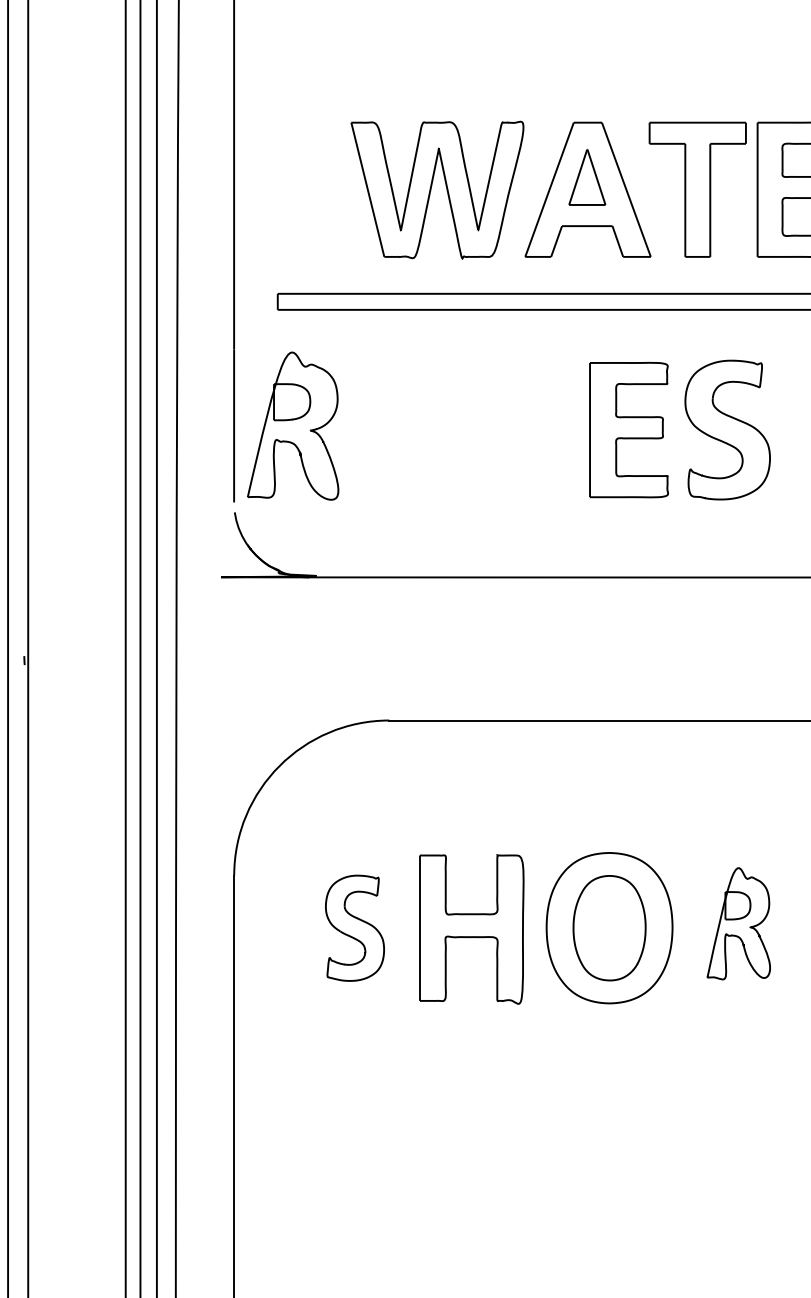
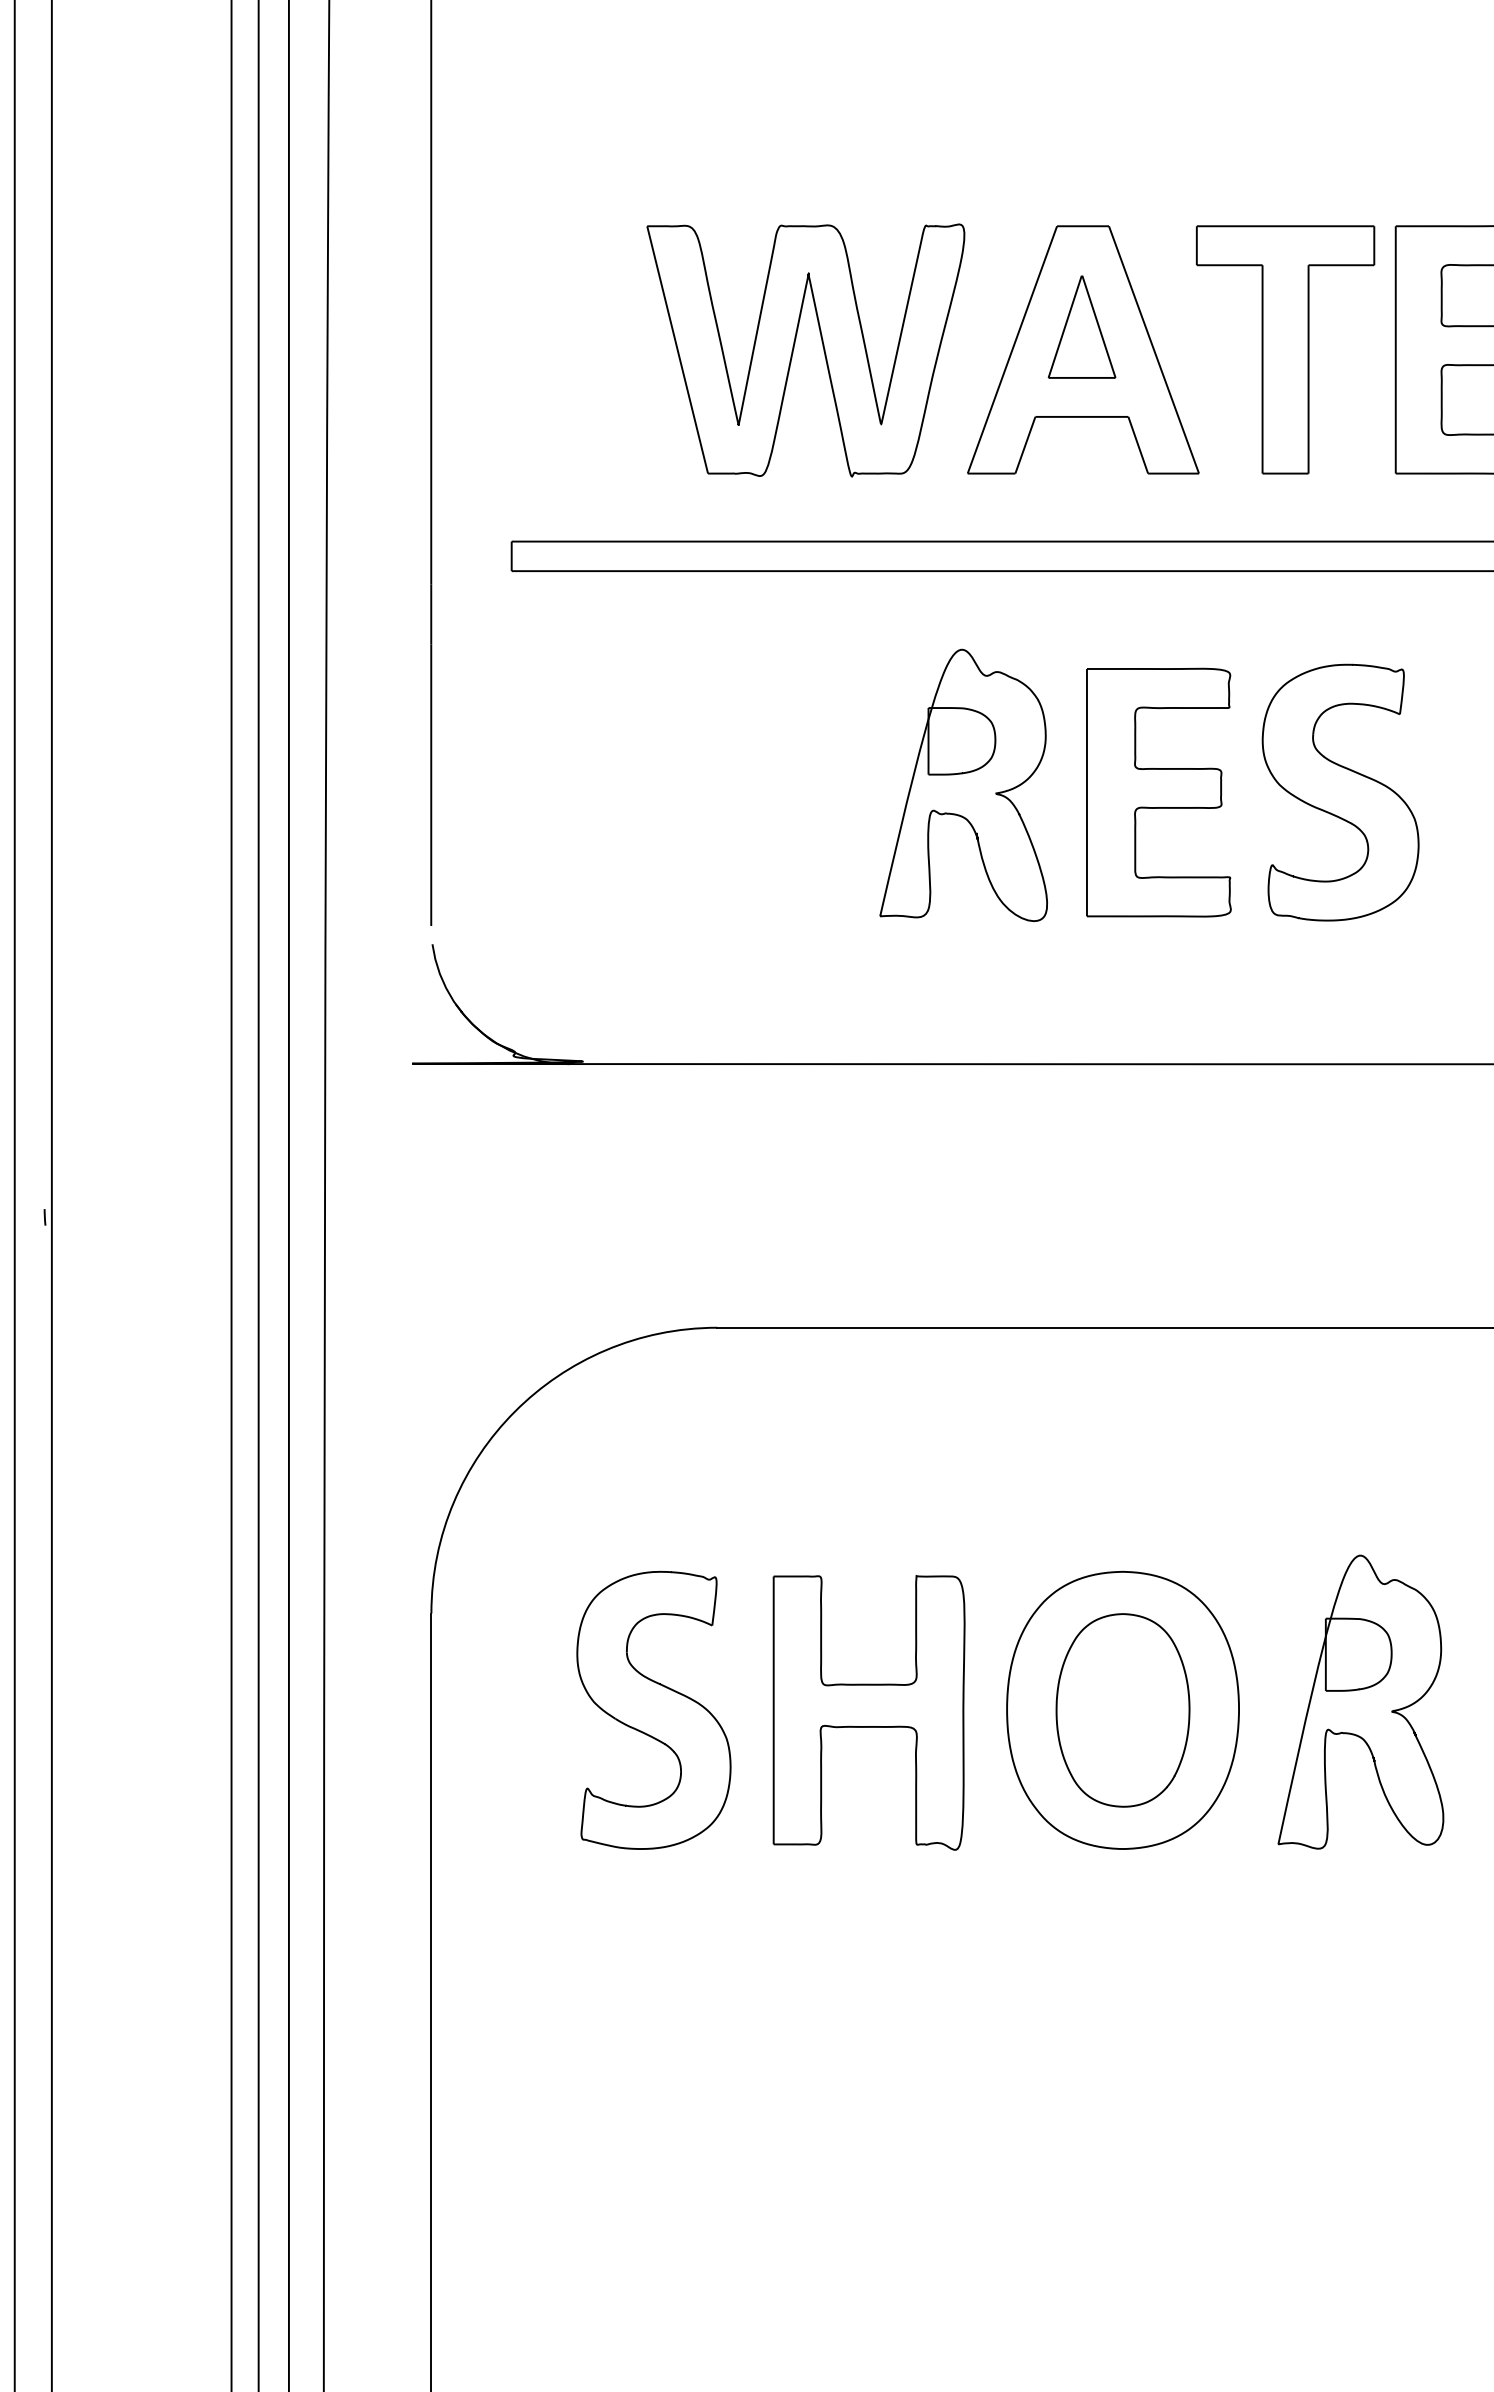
part: (293, 425) -> (964, 784), moved
part: (738, 923) -> (1360, 1701), size x1.43
part: (354, 928) -> (653, 1710), size x1.43

